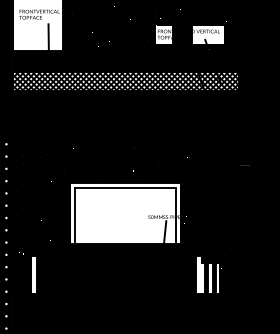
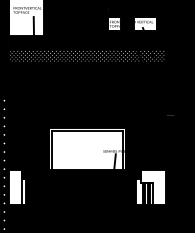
hatch: (20, 268) -> (14, 187), removed
hatch: (220, 268) -> (153, 187), removed

